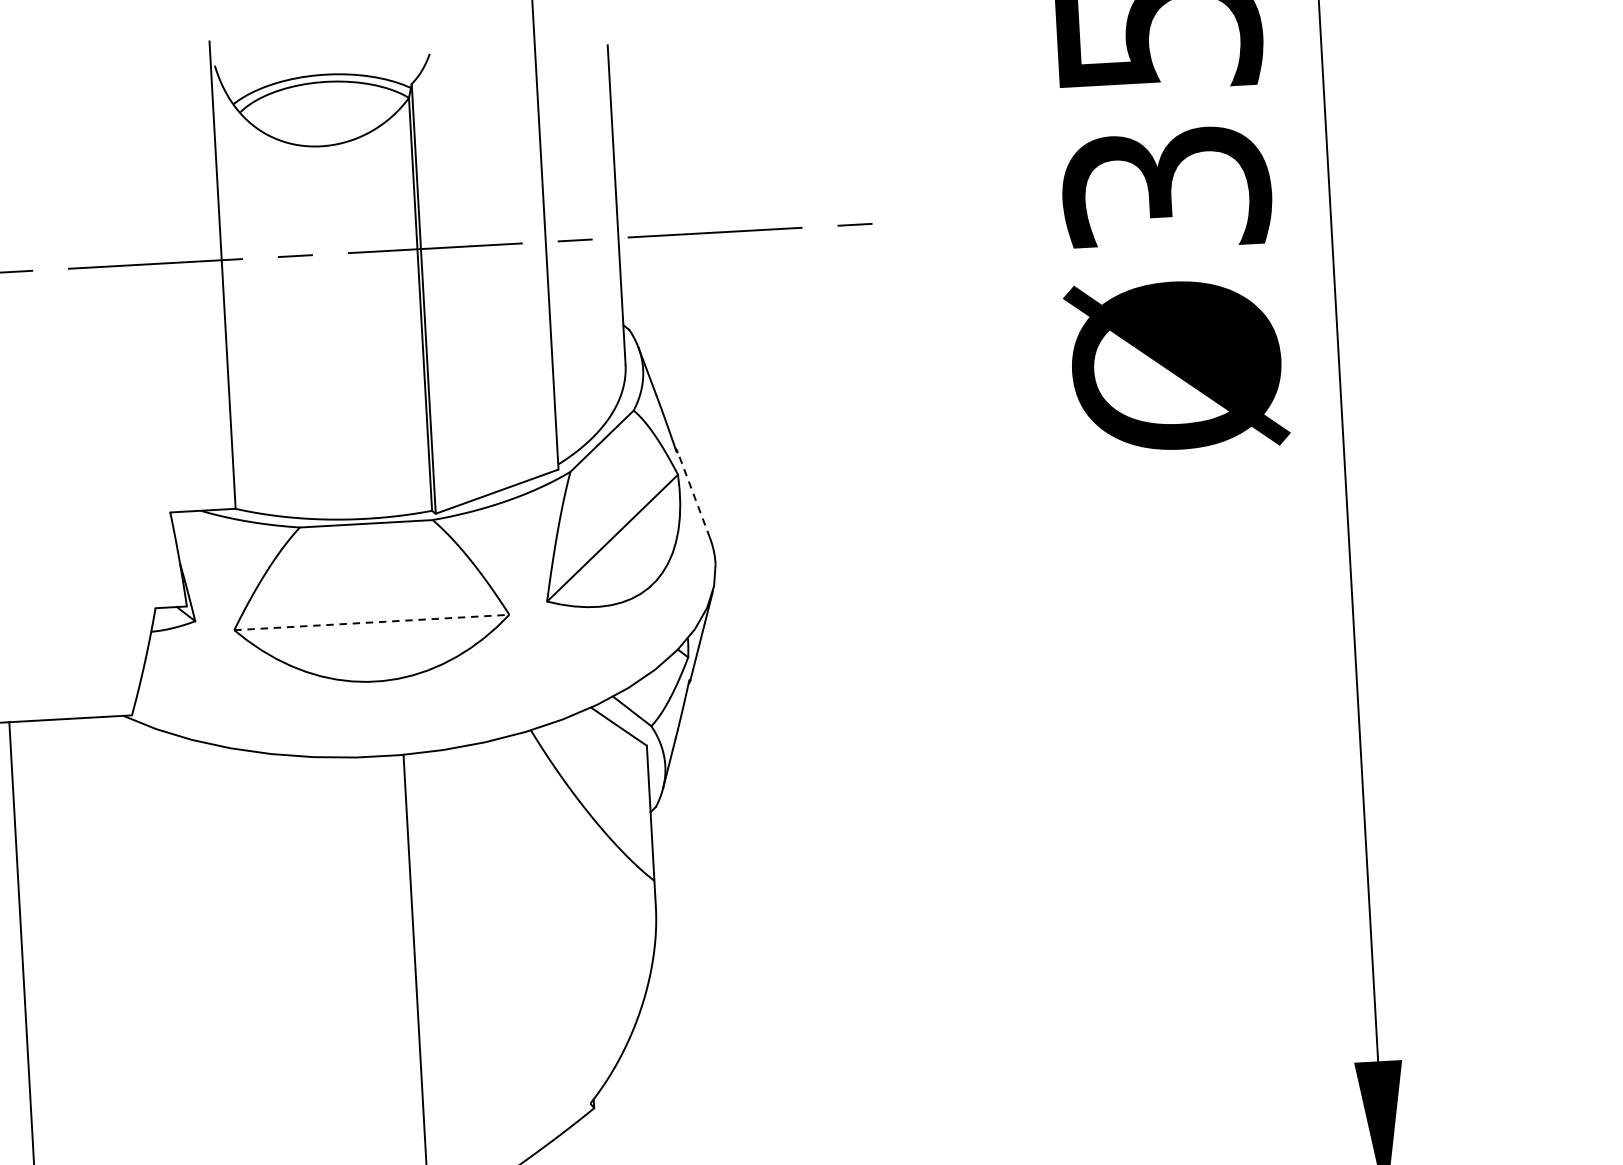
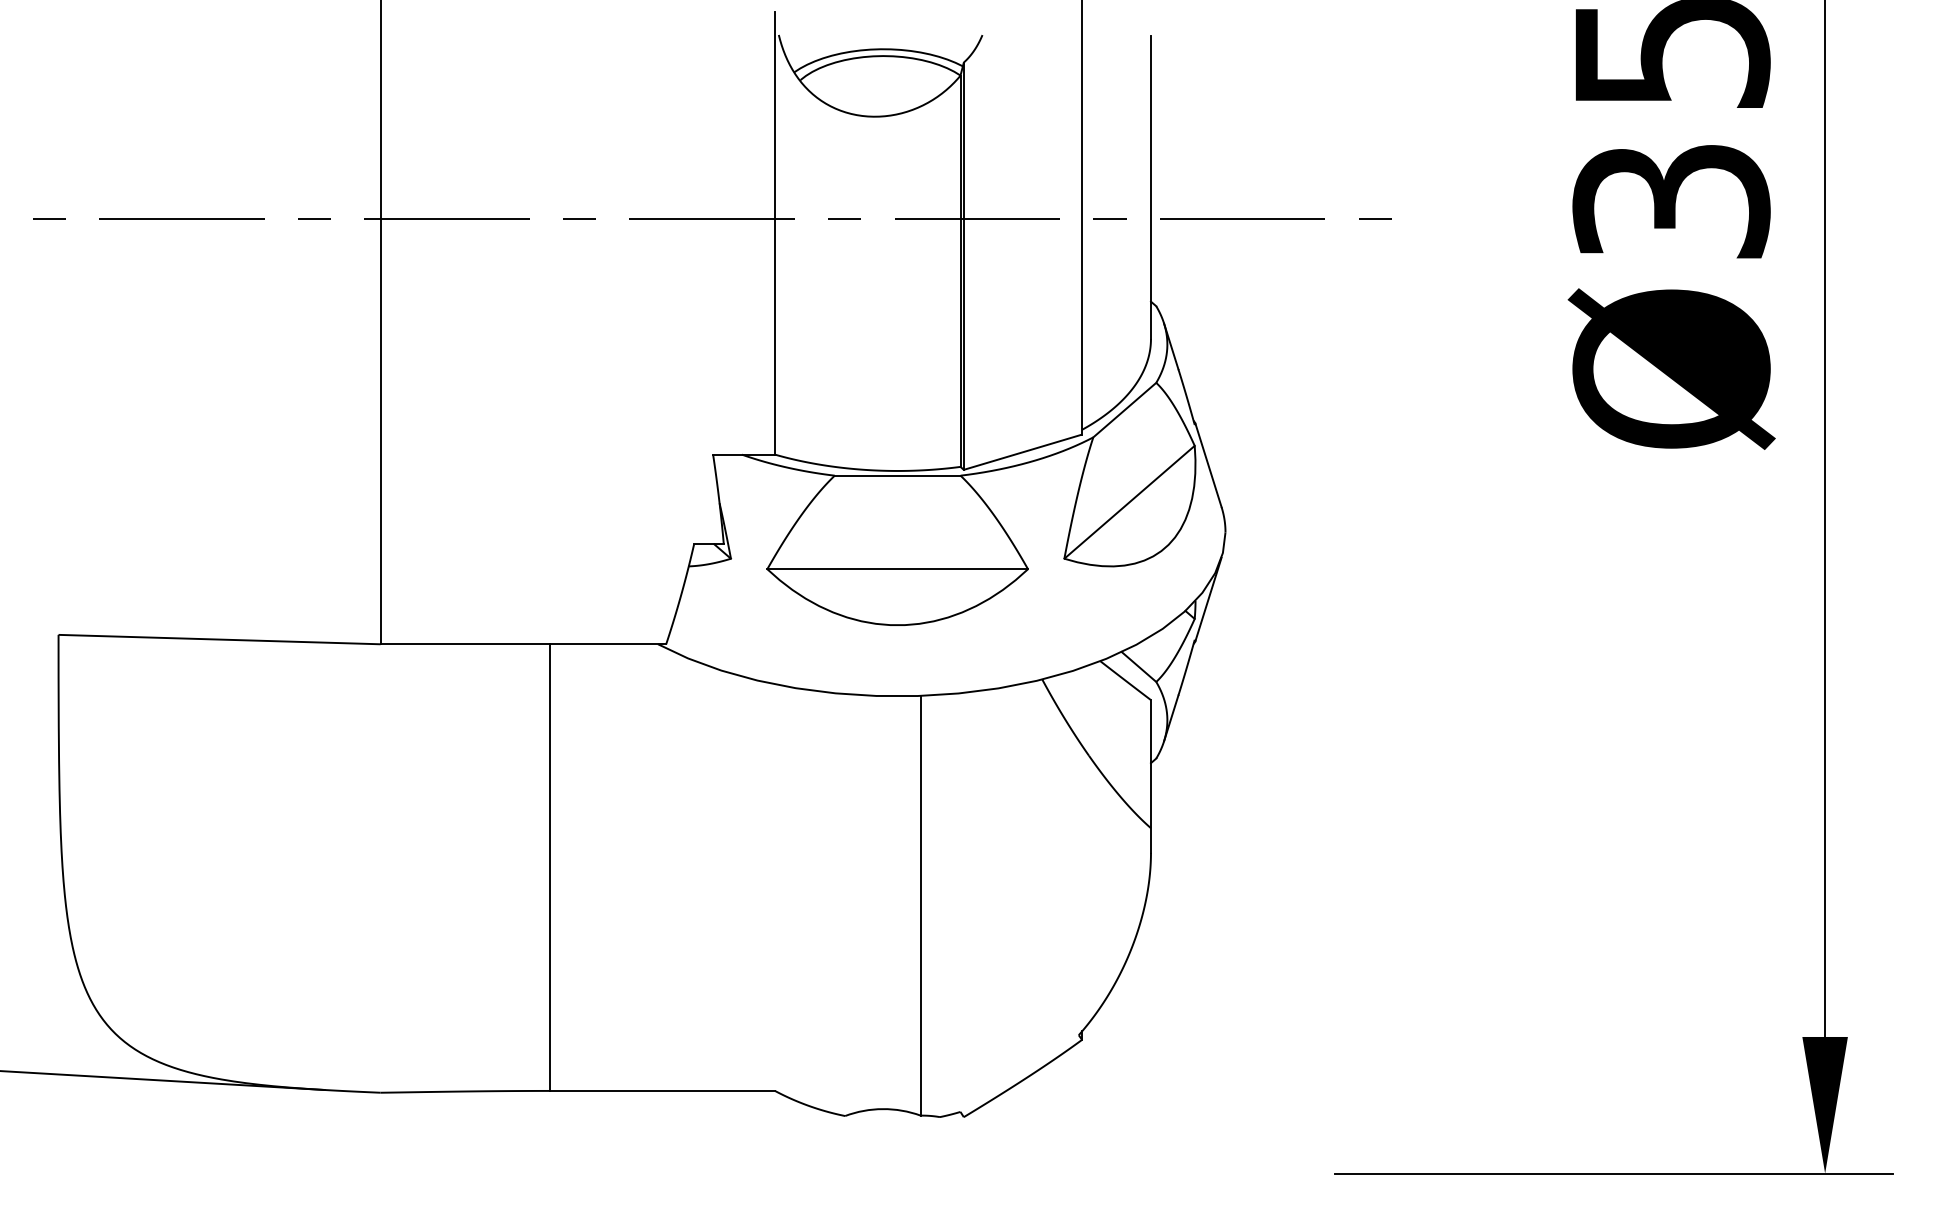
line: (693, 494) -> (1208, 465), dashed -> solid
line: (372, 622) -> (898, 569), dashed -> solid

